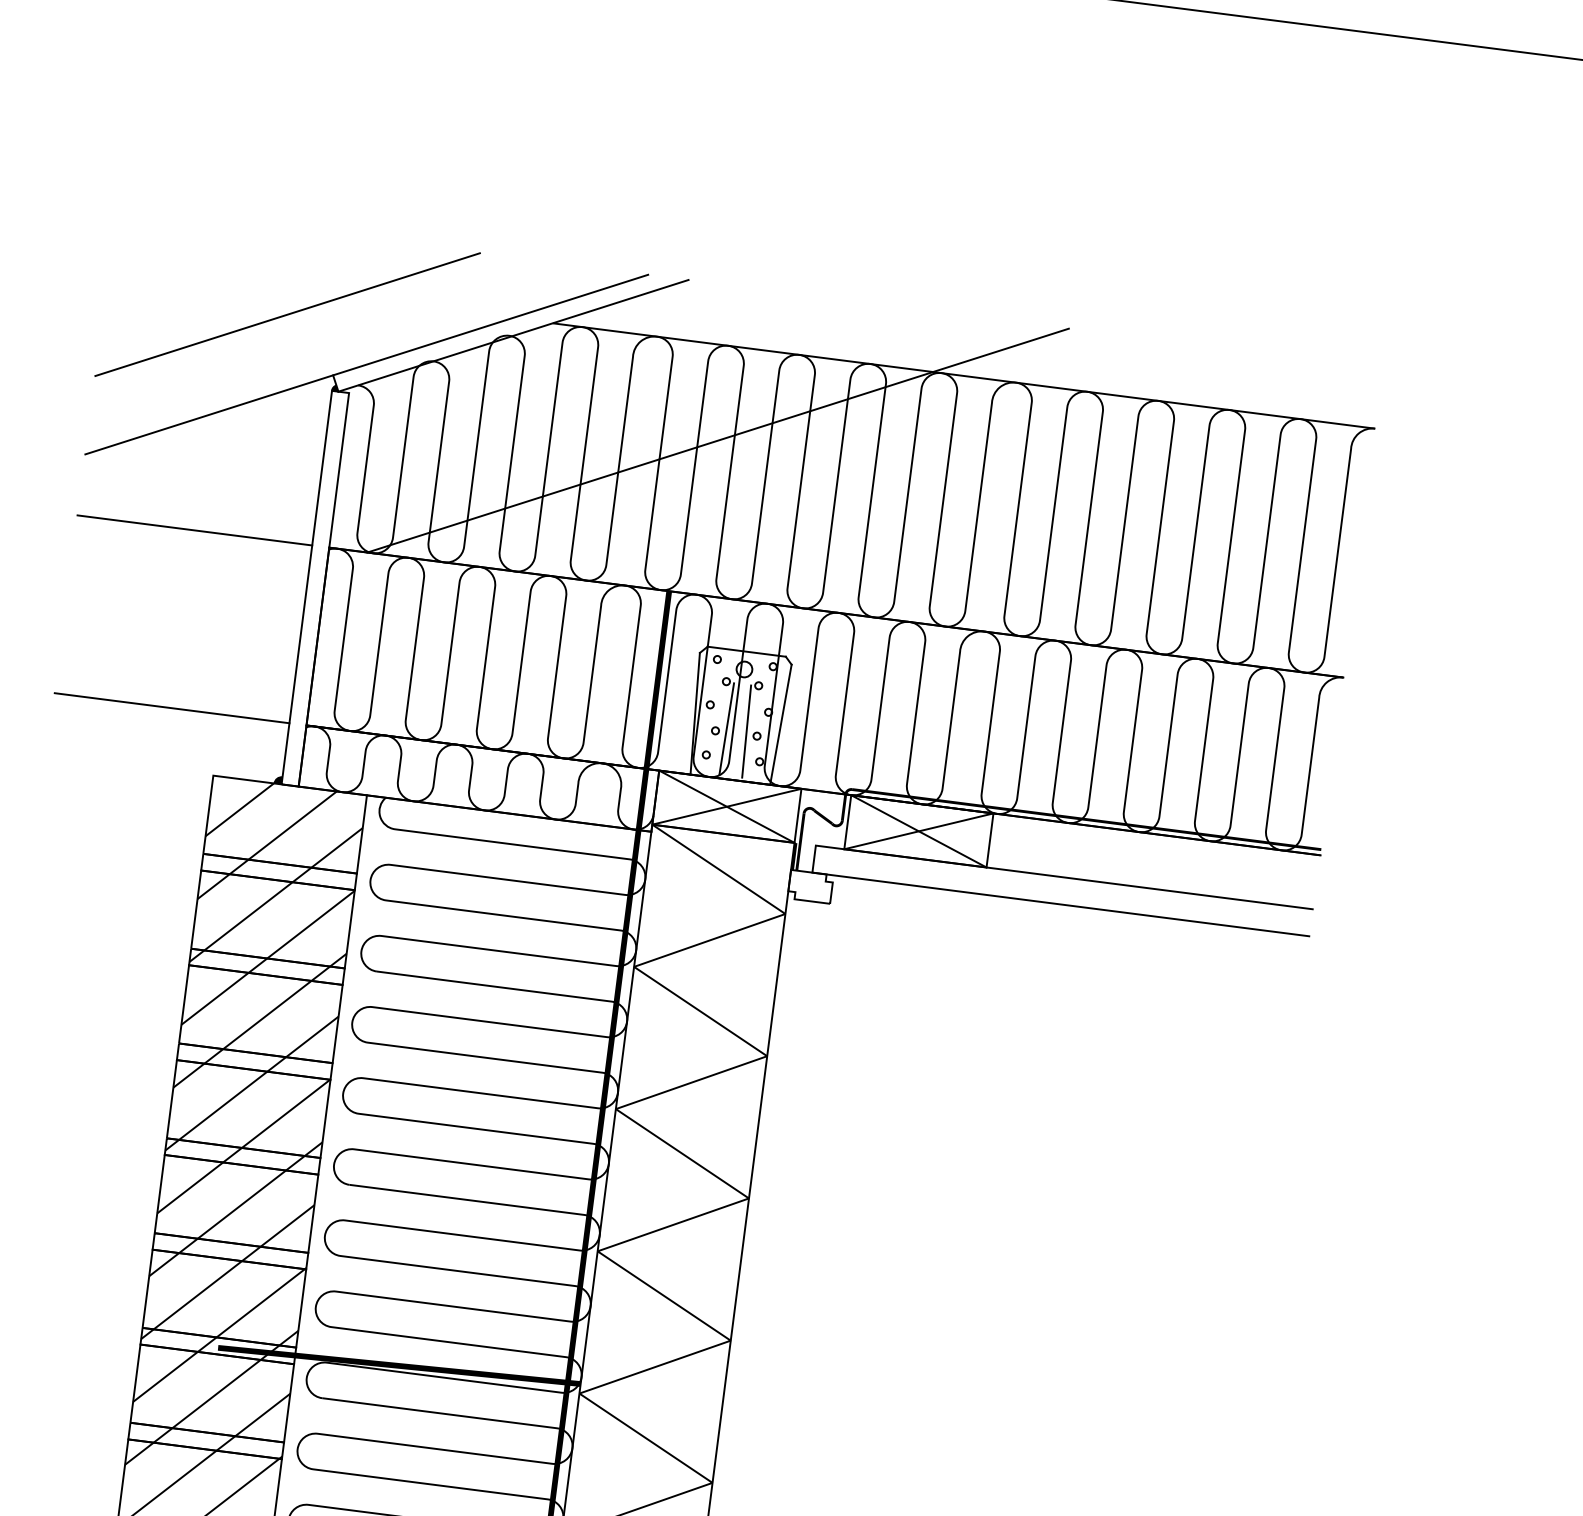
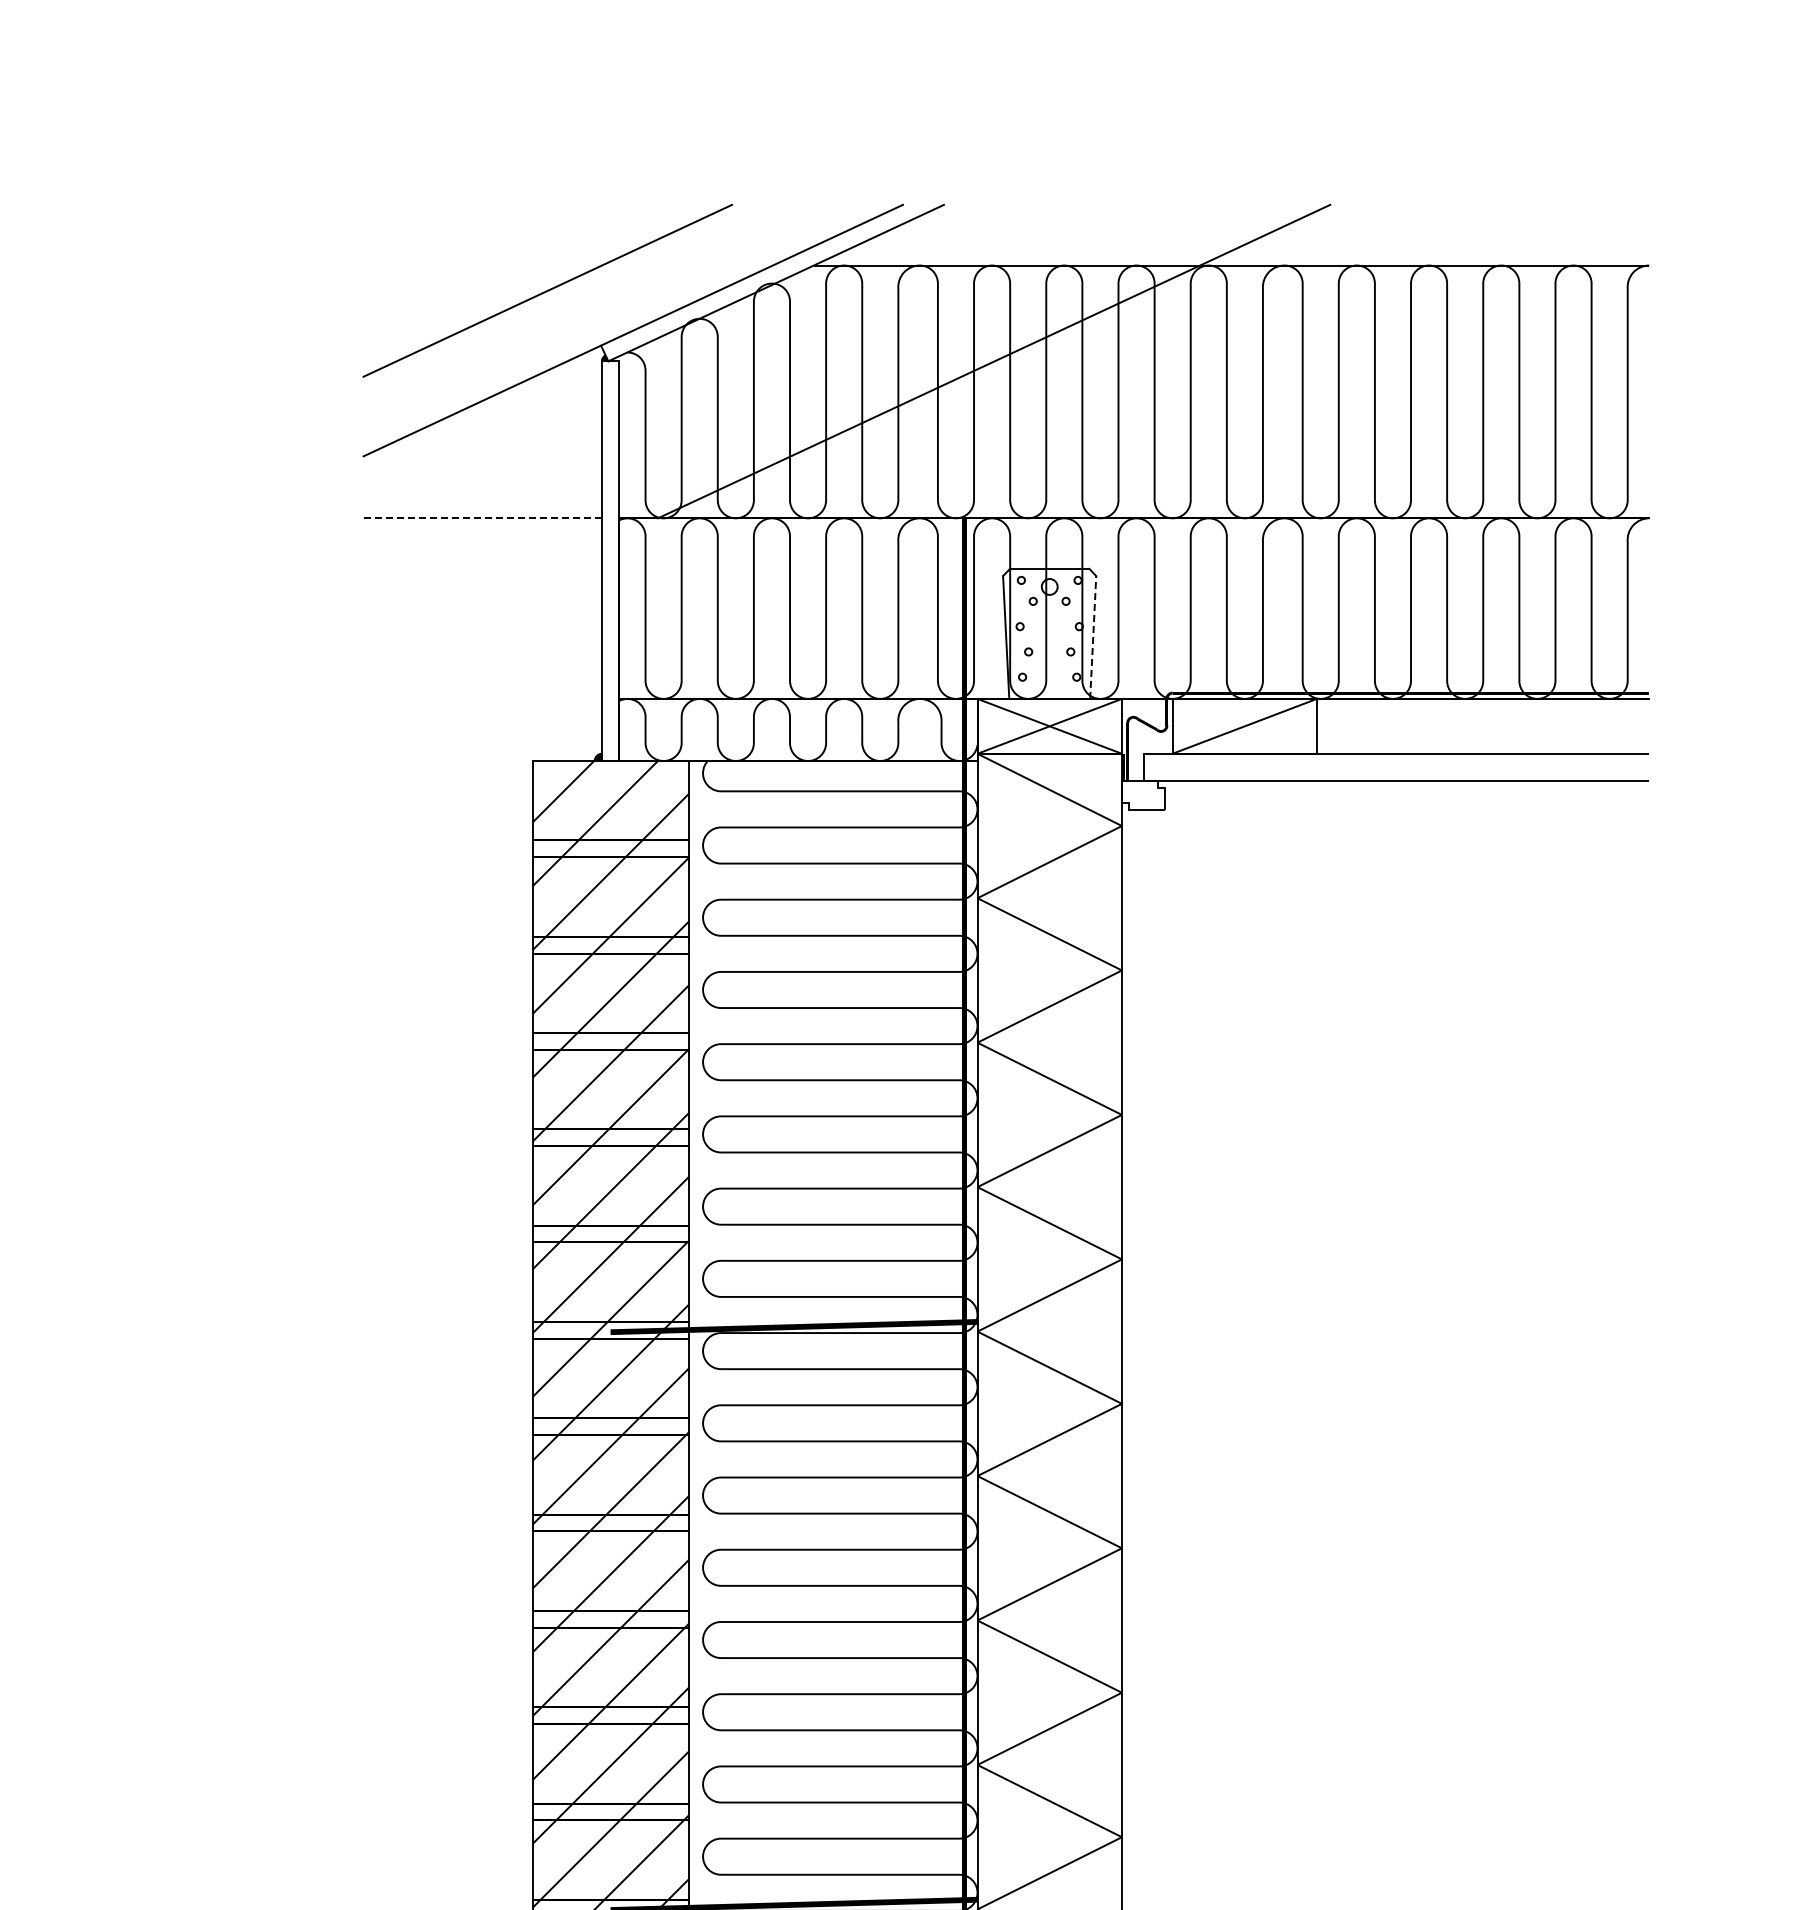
line: (194, 530) -> (482, 518), solid -> dashed
line: (171, 707) -> (482, 698), removed
line: (781, 724) -> (1093, 637), solid -> dashed
line: (726, 728) -> (1039, 648), removed
line: (746, 731) -> (1059, 648), removed
line: (918, 830) -> (1244, 725), removed

